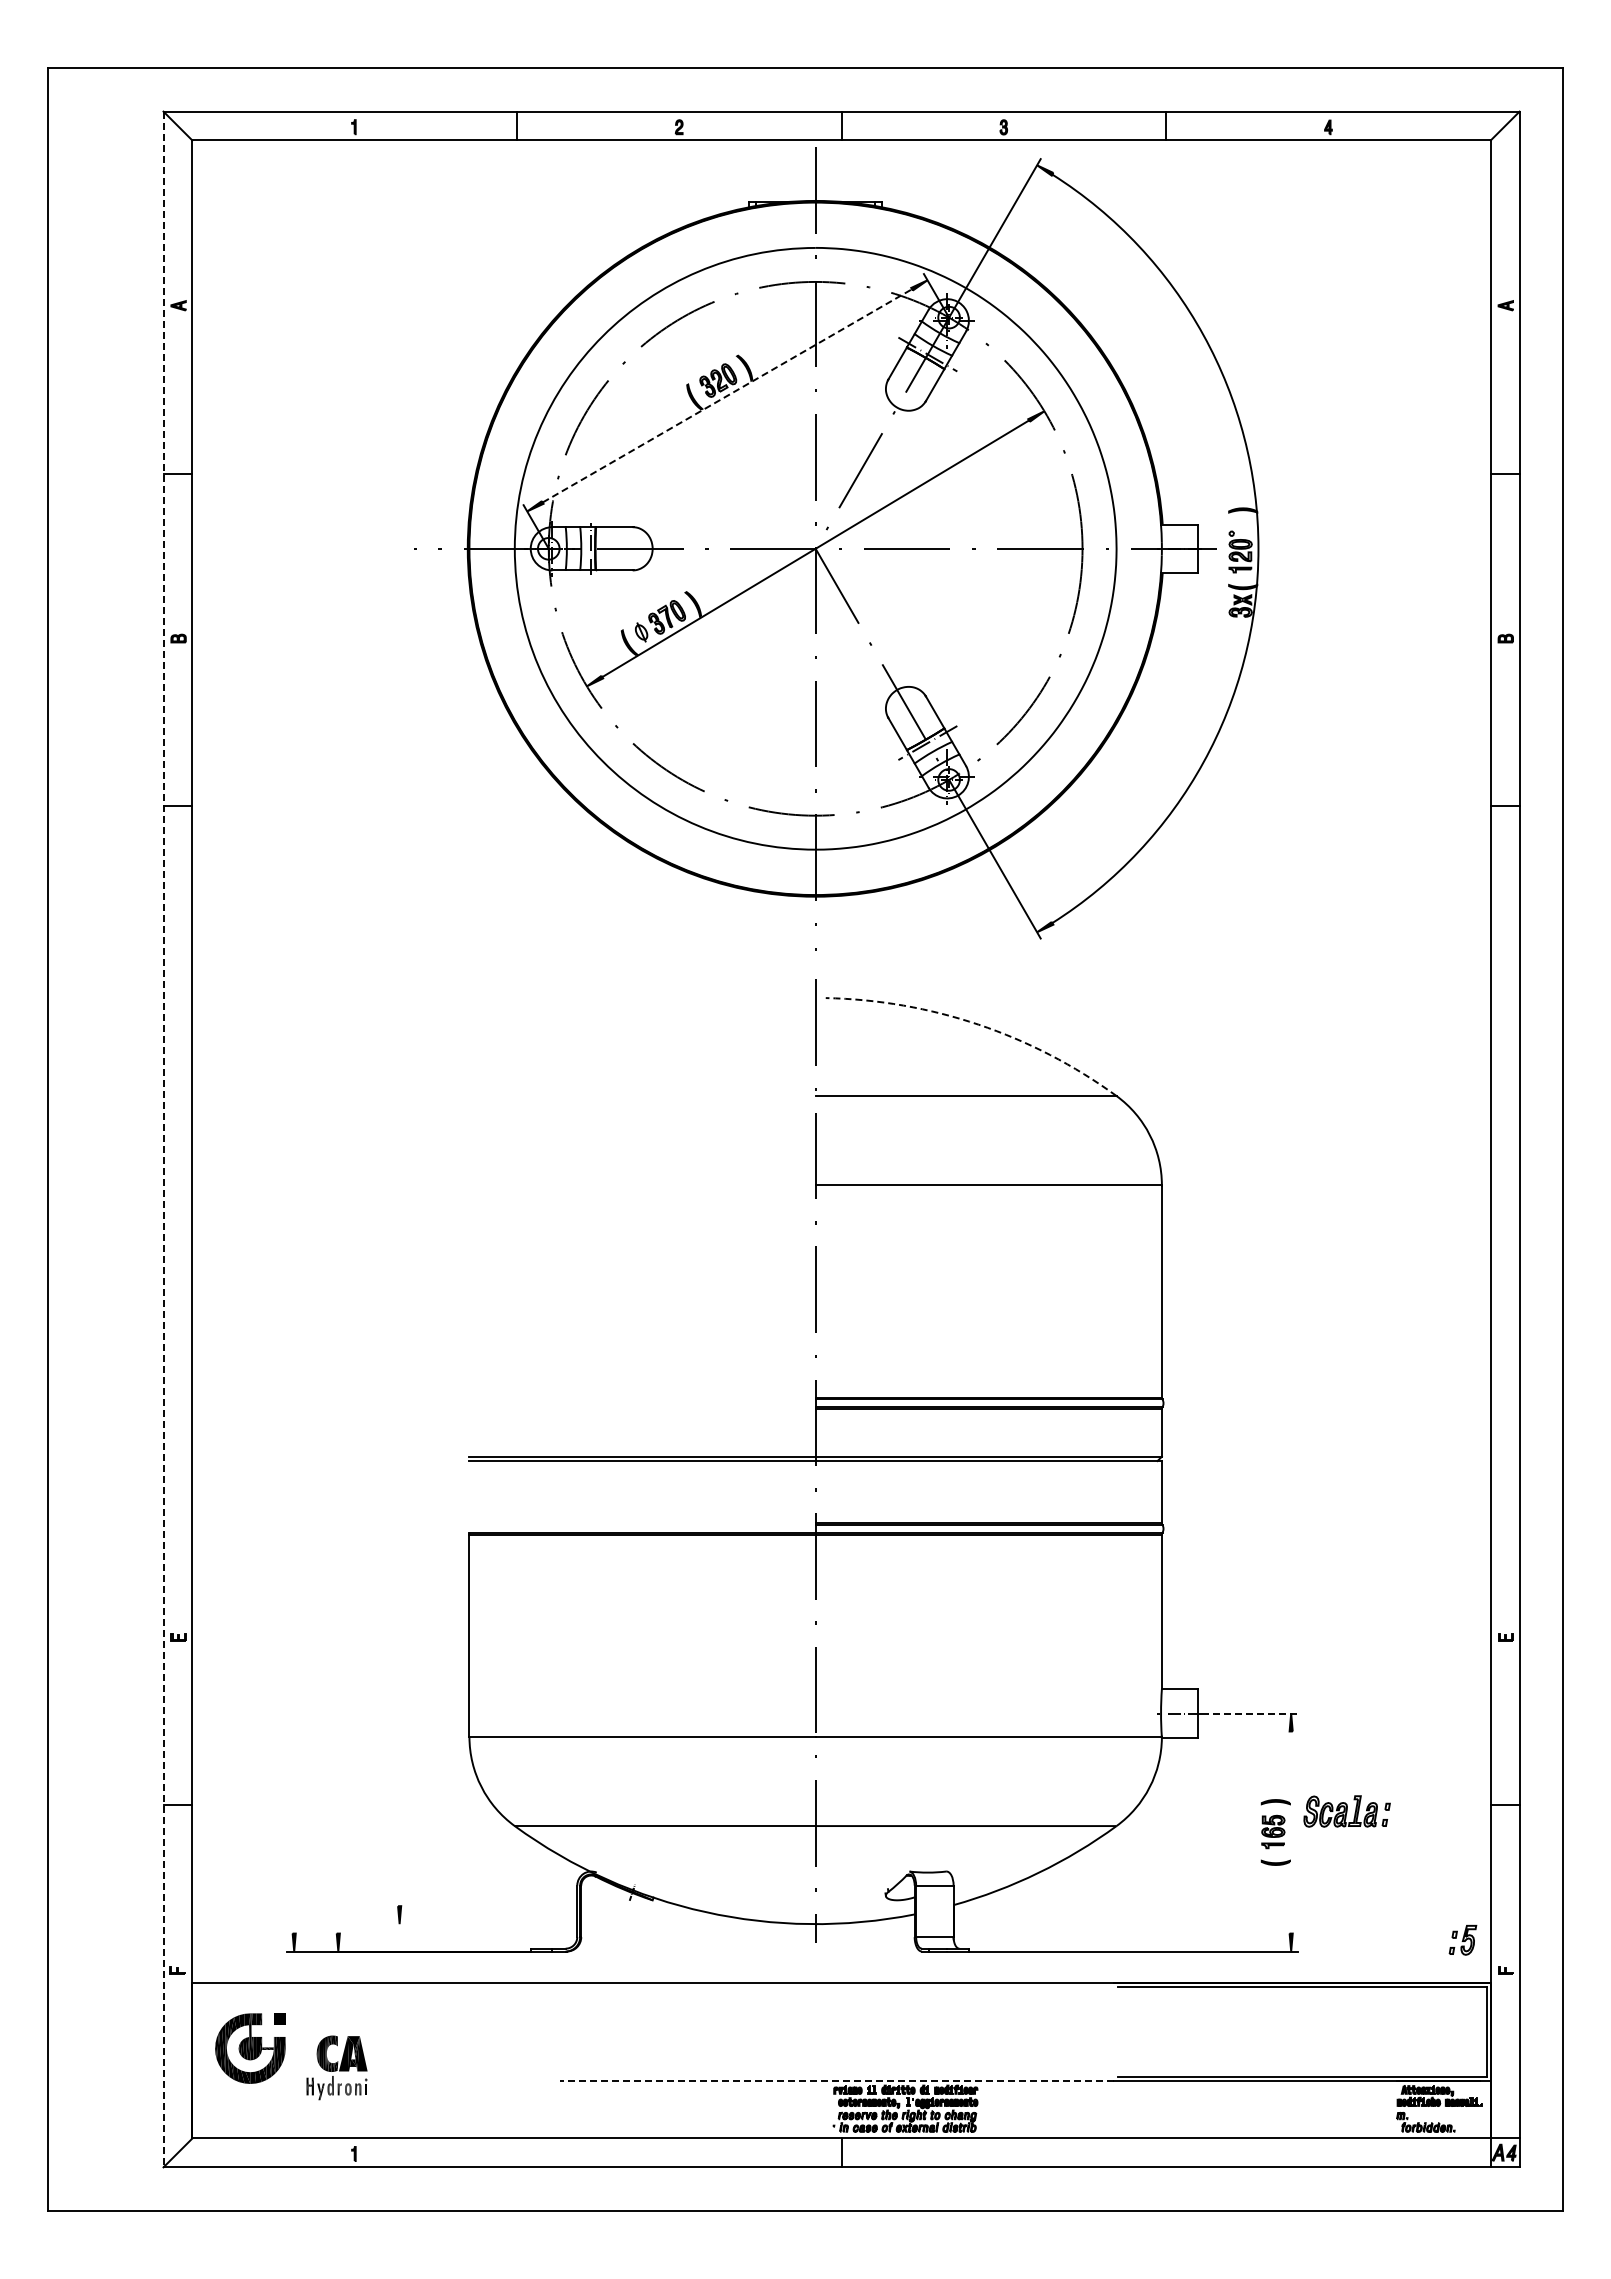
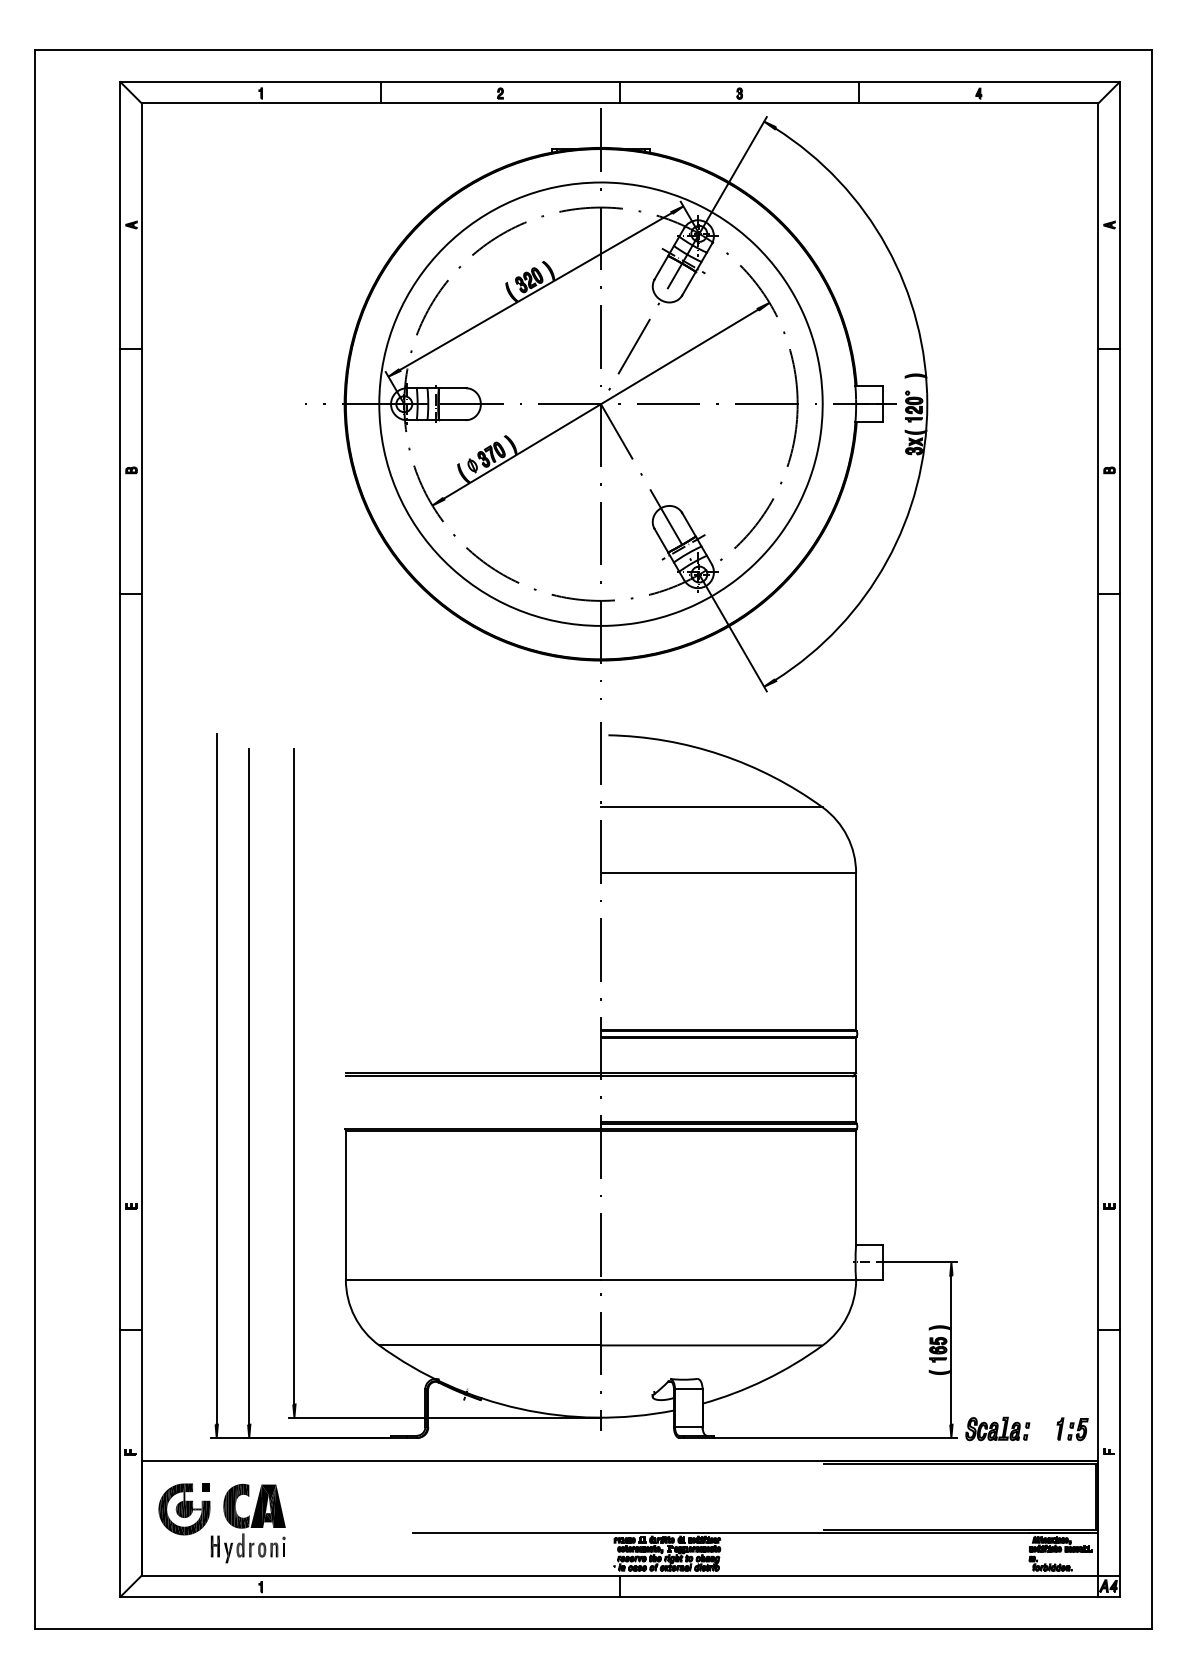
line: (727, 395) -> (536, 291), dashed -> solid
arc: (978, 1024) -> (720, 754), dashed -> solid
line: (163, 1139) -> (120, 839), dashed -> solid
line: (399, 1461) -> (294, 1076), added
line: (294, 1464) -> (216, 1078), added
line: (338, 1474) -> (249, 1086), added
line: (1250, 1713) -> (921, 1262), dashed -> solid
part: (1346, 1811) -> (997, 1429), moved
line: (1291, 1832) -> (951, 1350), added
line: (603, 1924) -> (444, 1417), added
part: (1439, 1939) -> (1060, 1429), added
part: (336, 2067) -> (247, 1523), size x1.67
line: (836, 2080) -> (616, 1532), dashed -> solid

